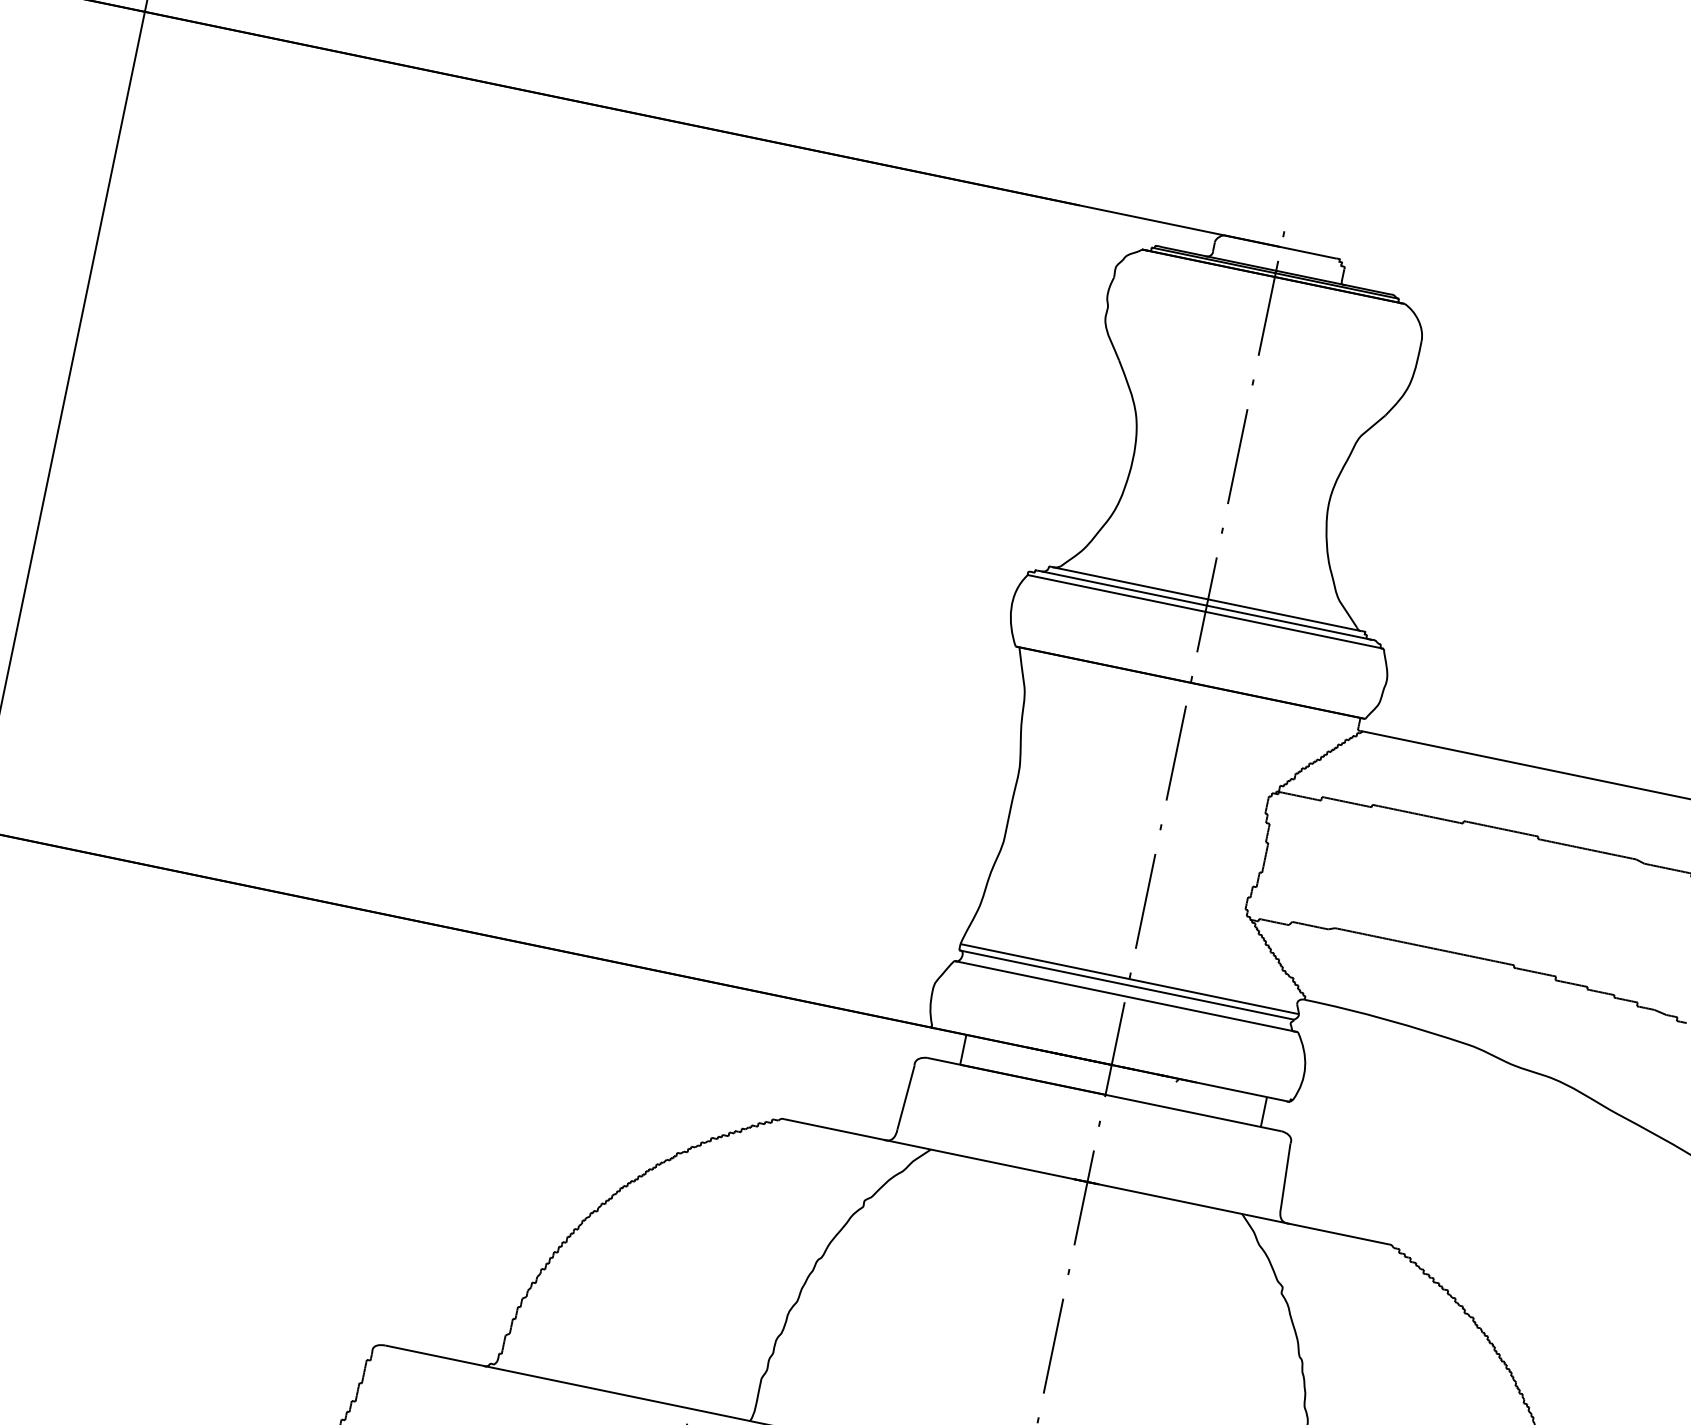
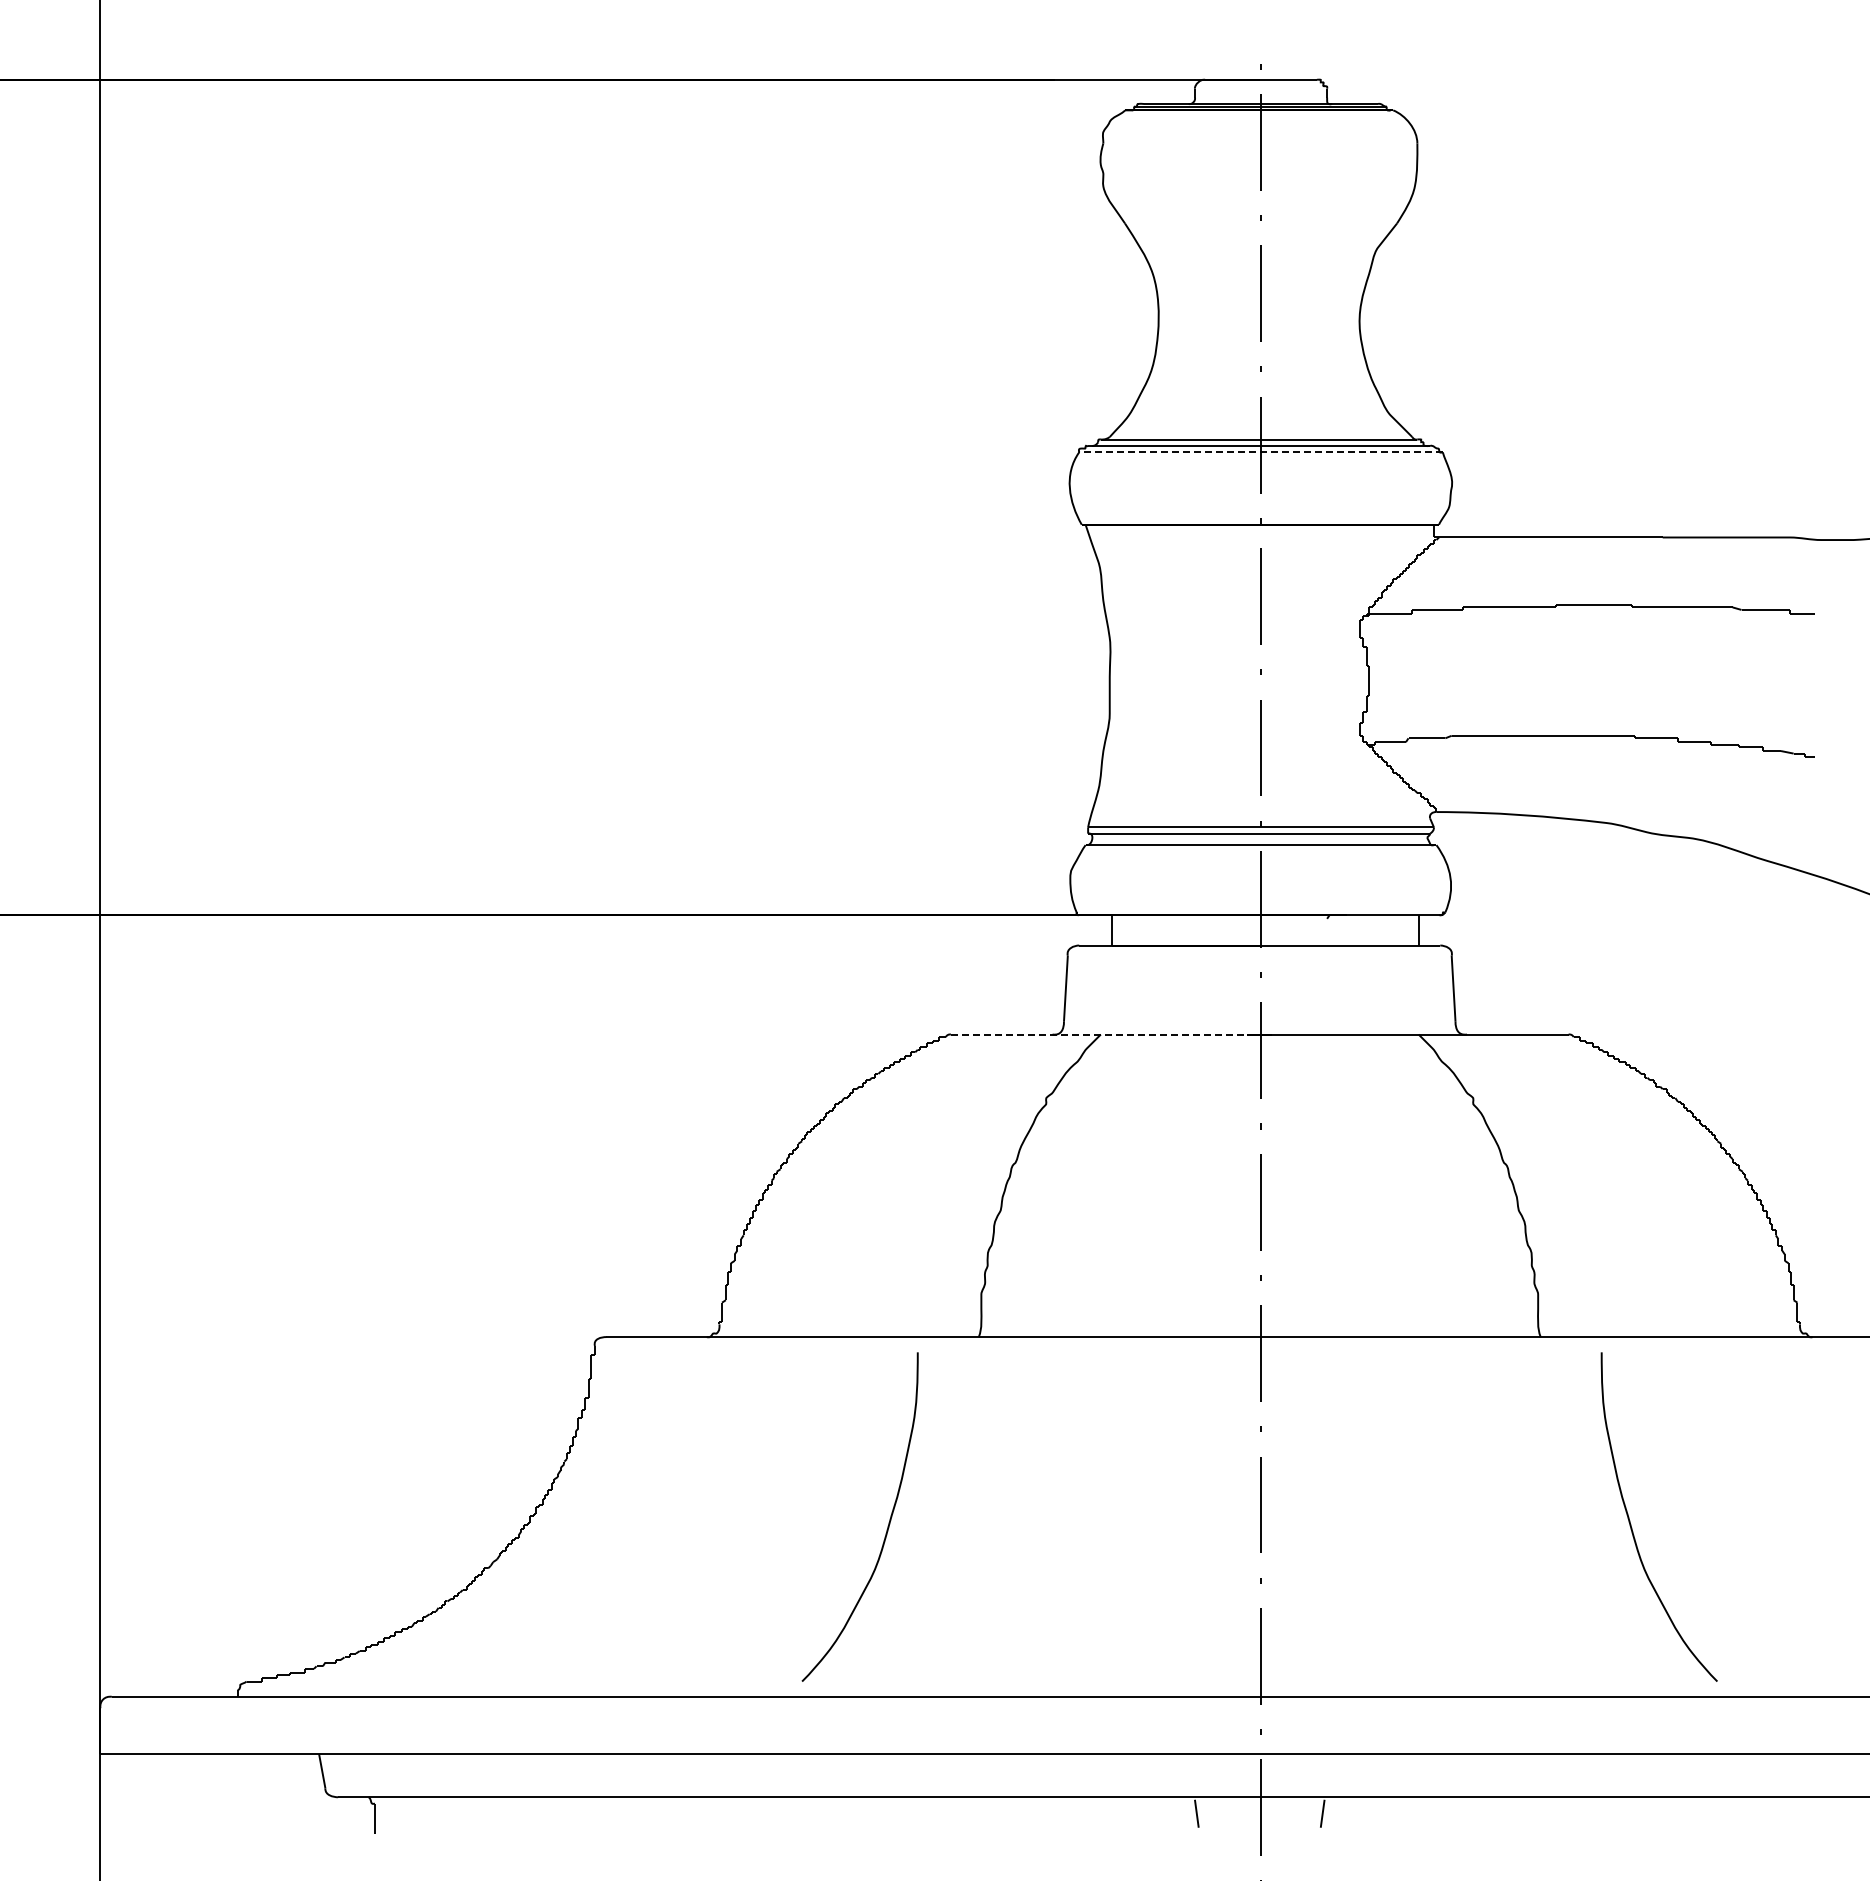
line: (1206, 612) -> (1261, 452), solid -> dashed
line: (935, 1150) -> (1105, 1034), solid -> dashed

